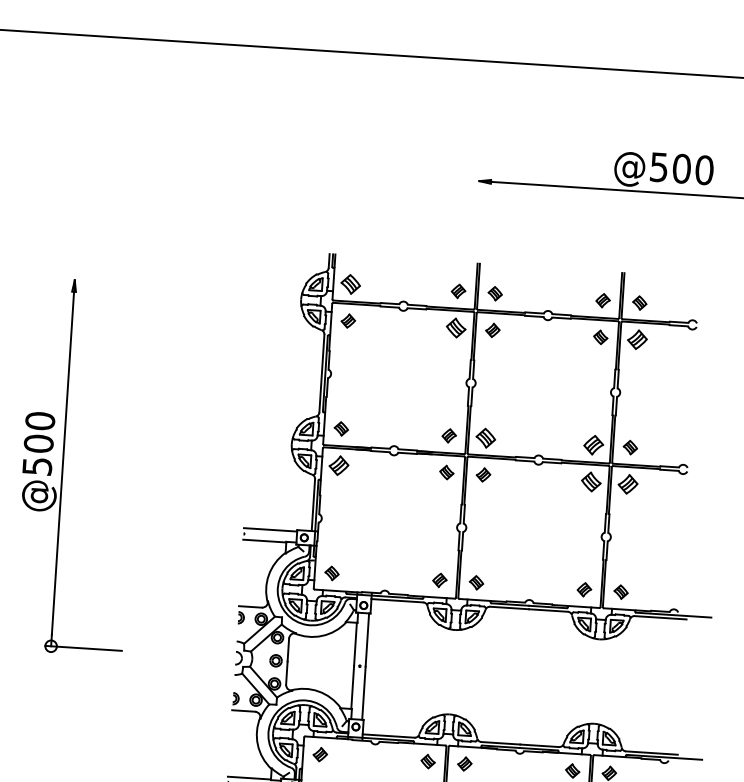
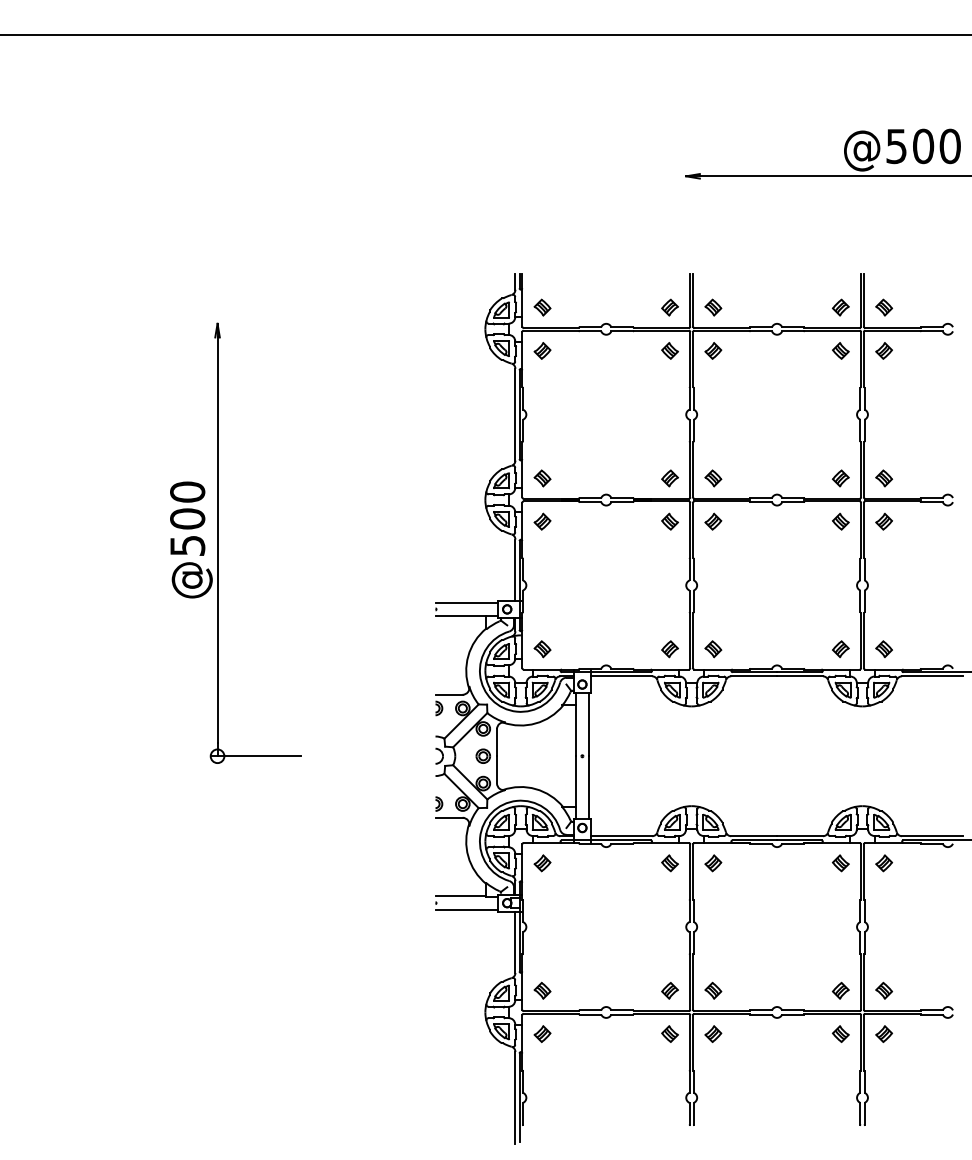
part: (350, 284) -> (542, 307), size x0.71
part: (455, 327) -> (669, 350), size x0.71
part: (636, 339) -> (883, 350), size x0.71
part: (486, 438) -> (713, 478), size x0.71
part: (593, 445) -> (840, 478), size x0.71
part: (338, 465) -> (542, 521), size x0.71
part: (591, 481) -> (840, 521), size x0.71
part: (627, 484) -> (883, 521), size x0.71

